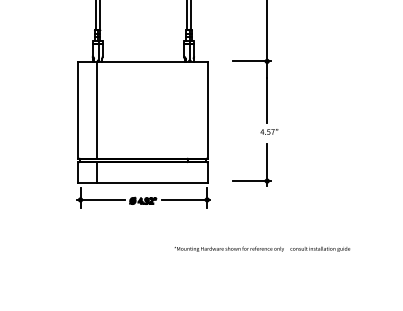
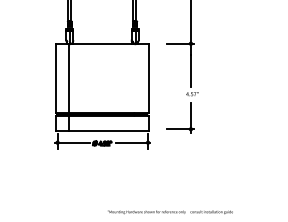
text: (262, 248) -> (170, 211), moved

